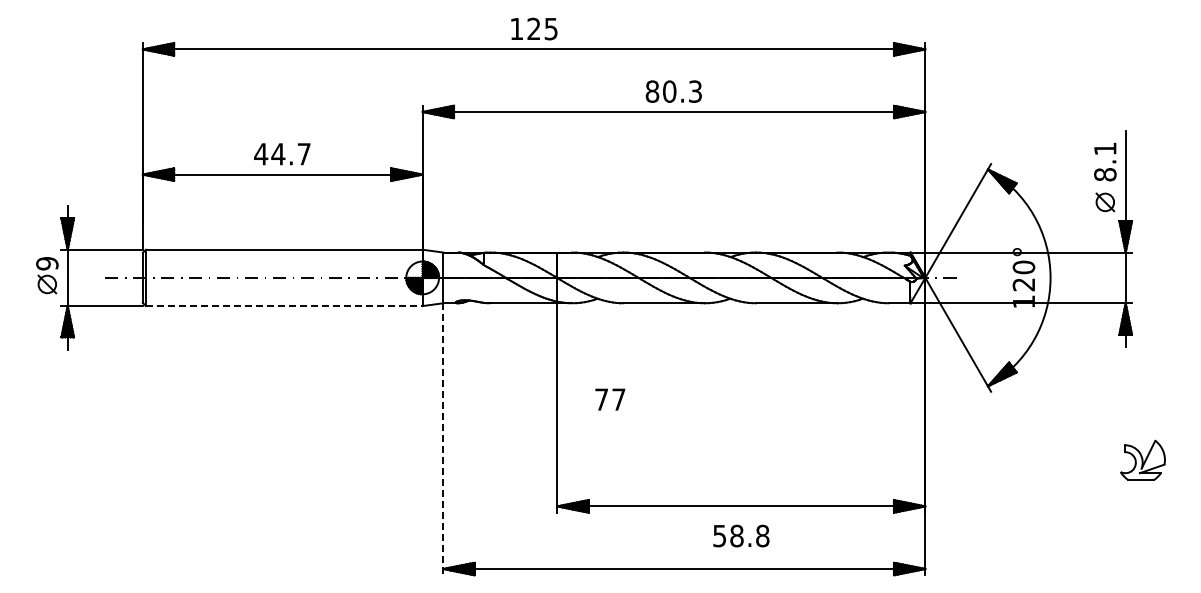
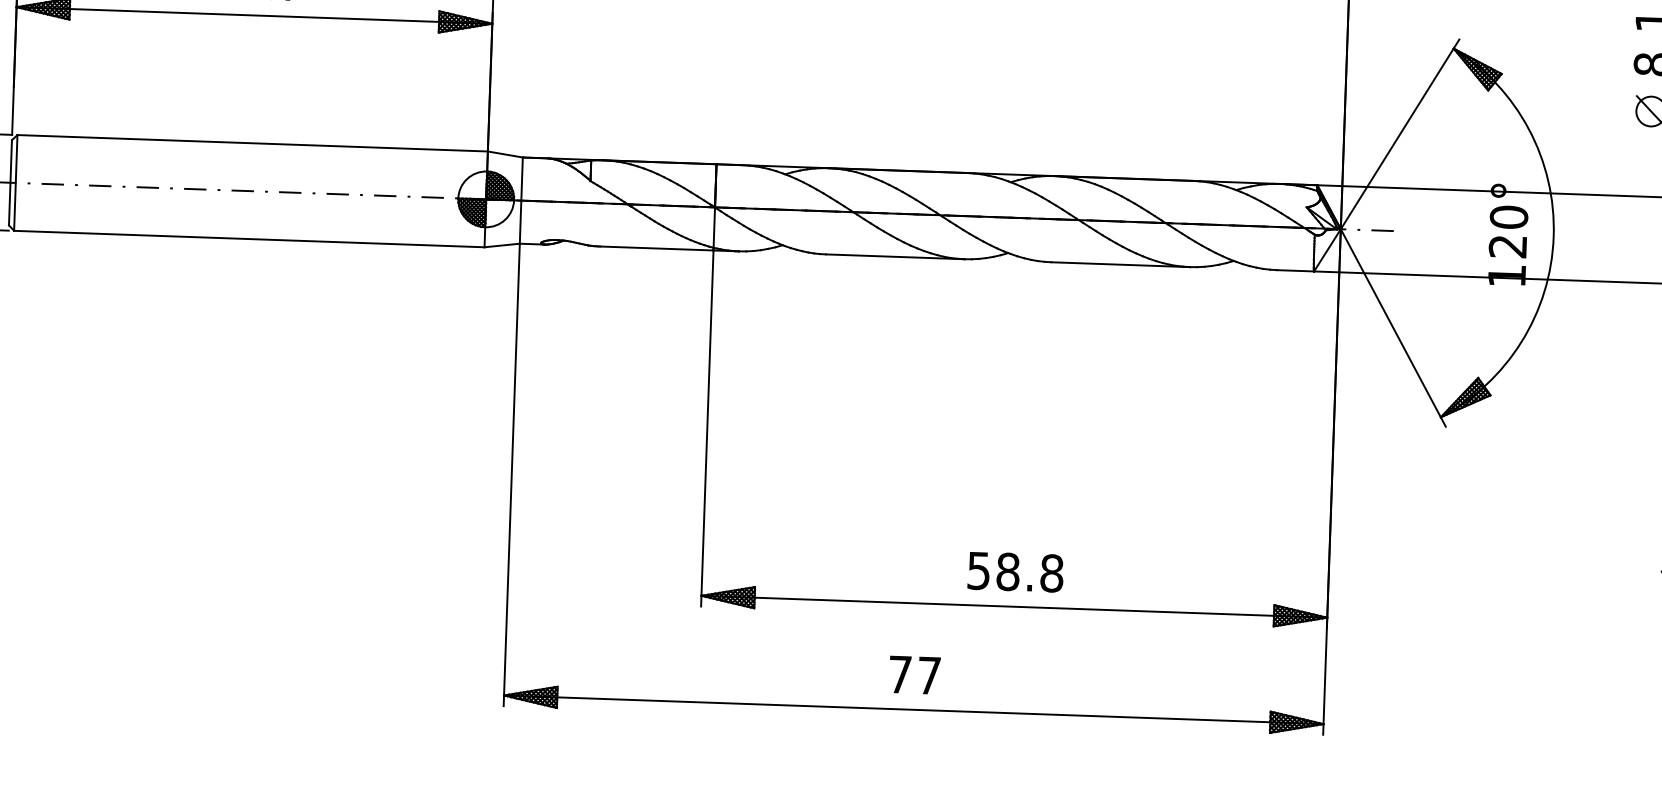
line: (284, 306) -> (249, 239), dashed -> solid
text: (610, 399) -> (915, 674), moved
line: (443, 439) -> (512, 475), dashed -> solid
text: (741, 535) -> (1015, 571), moved

